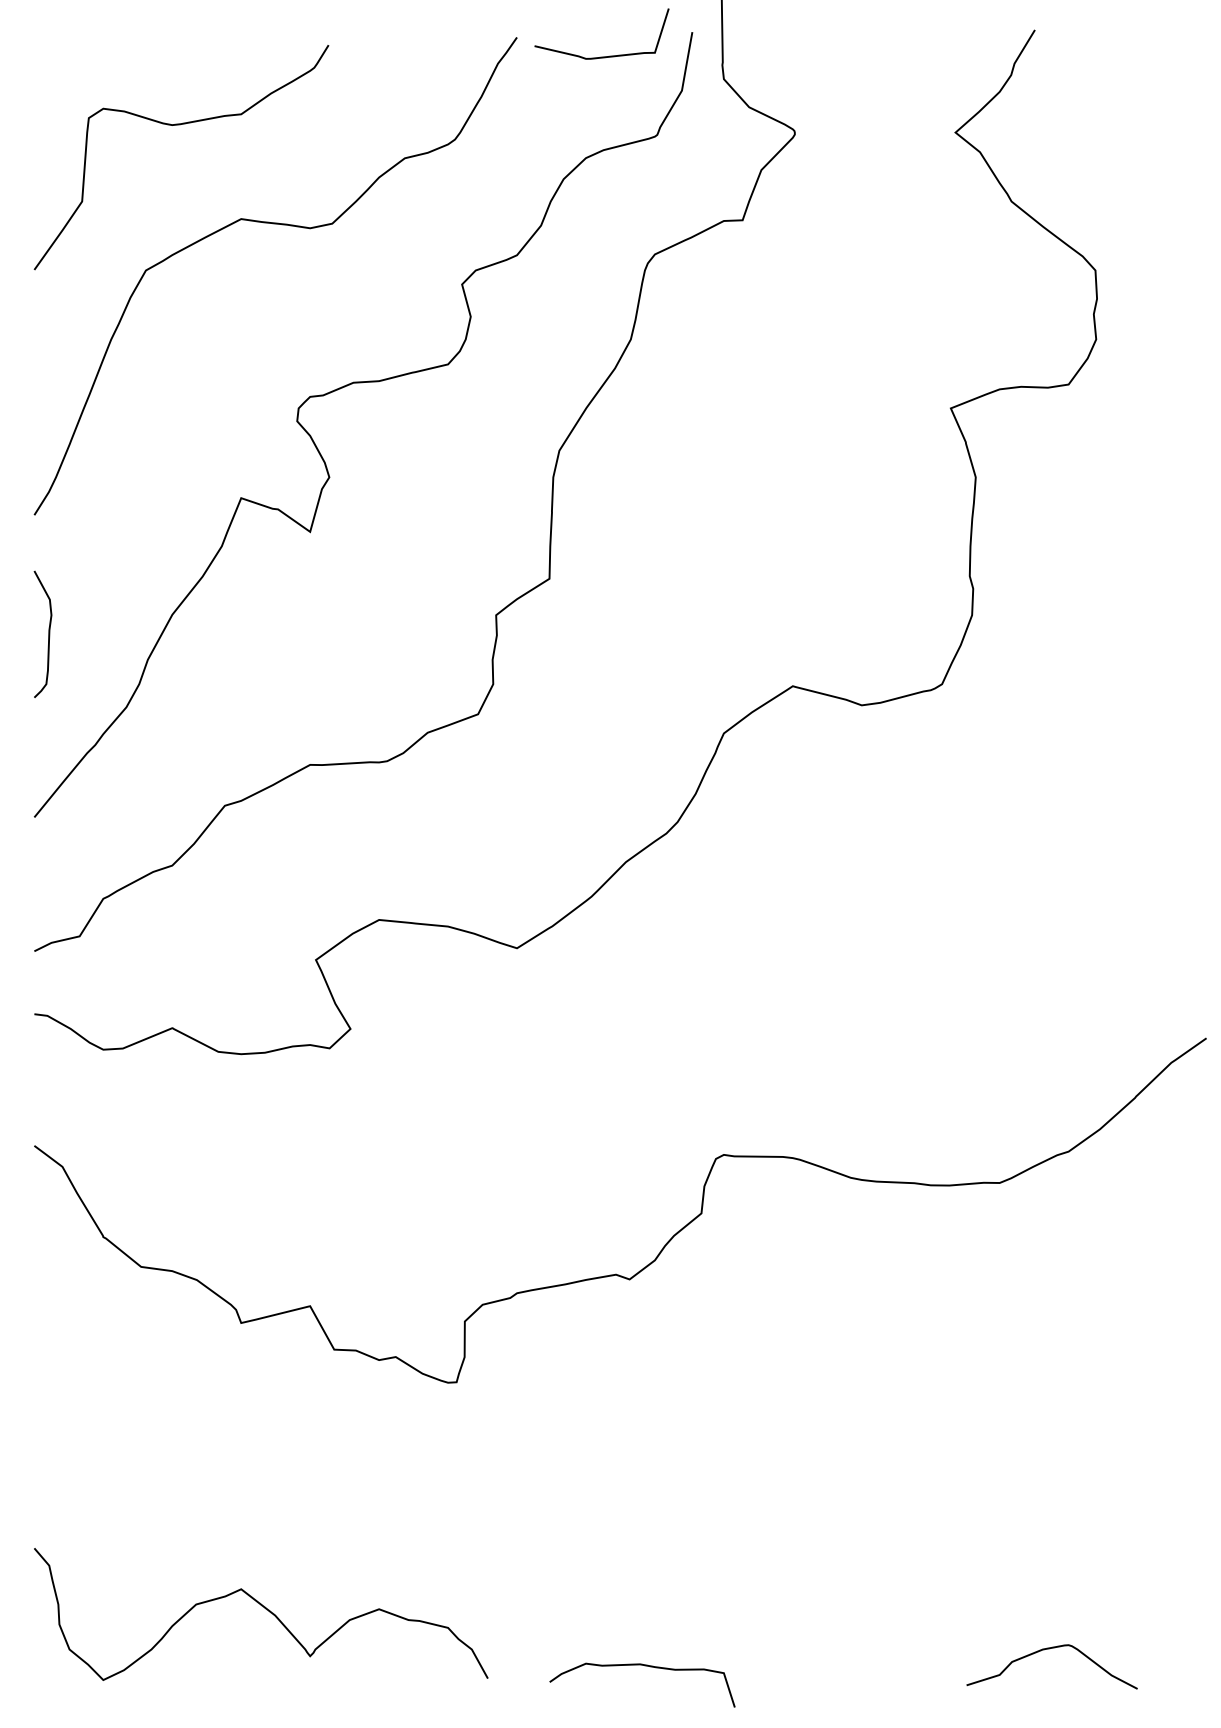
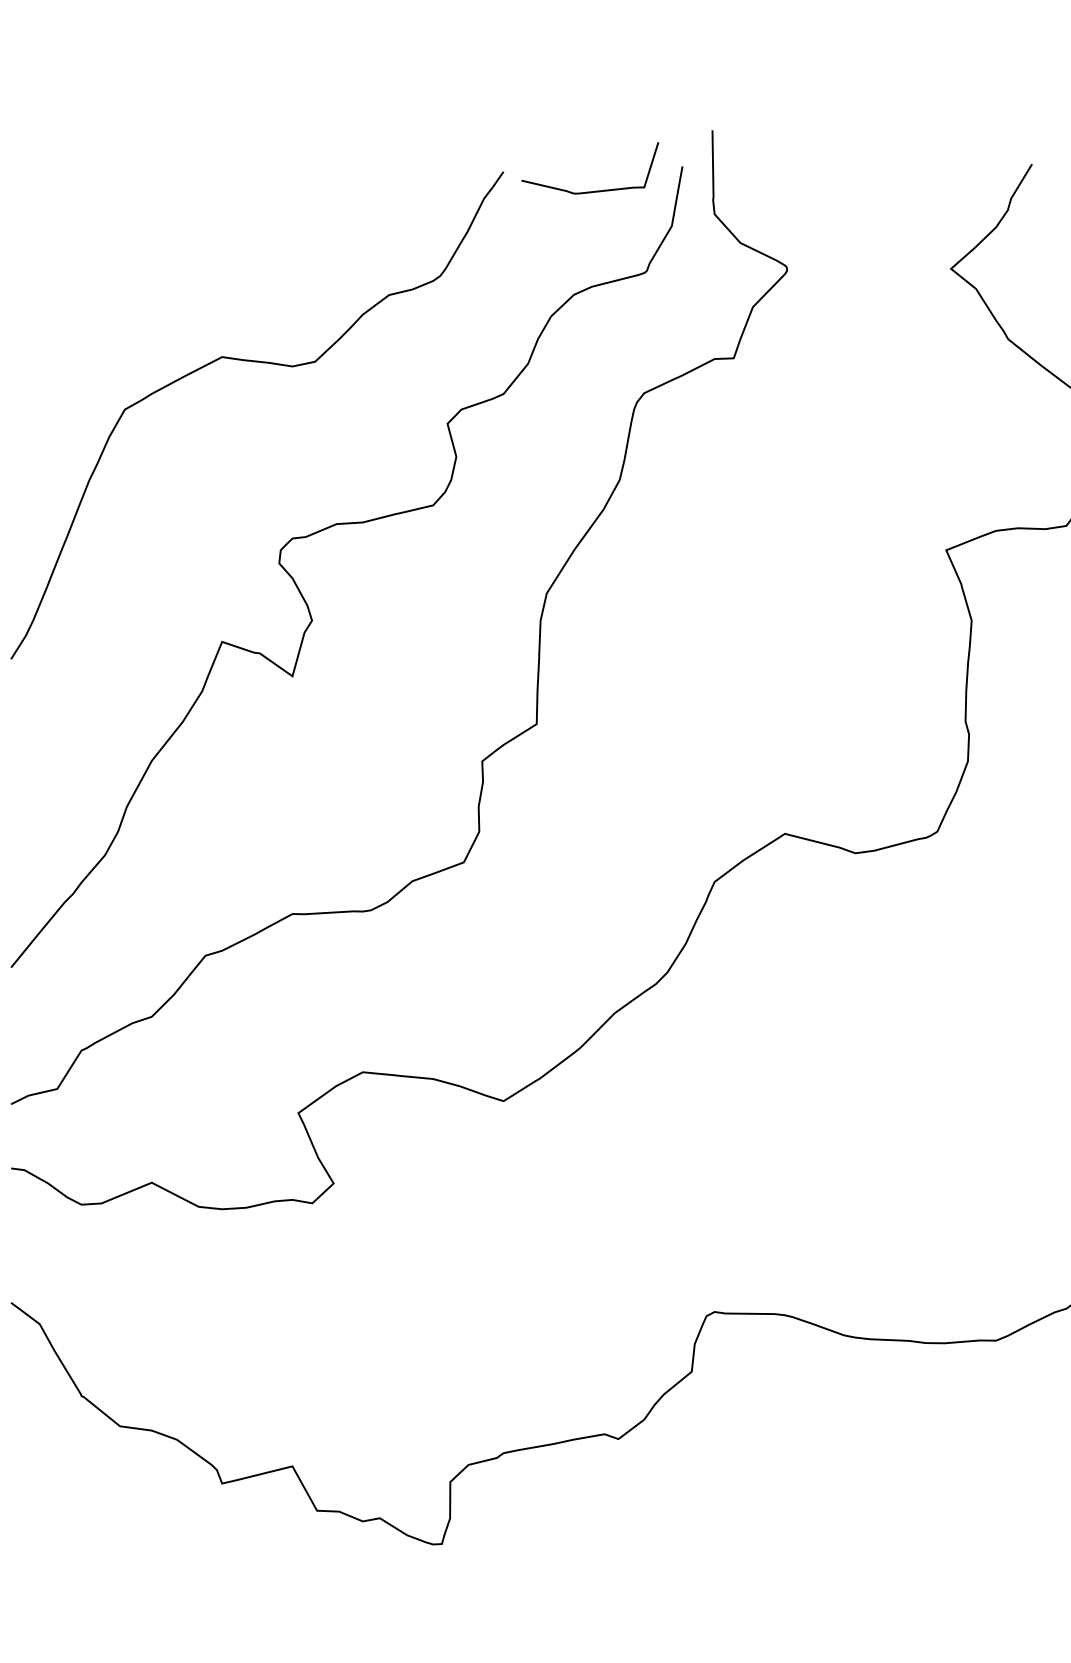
curve: (180, 125) -> (160, 261), removed
curve: (48, 633) -> (25, 779), removed

